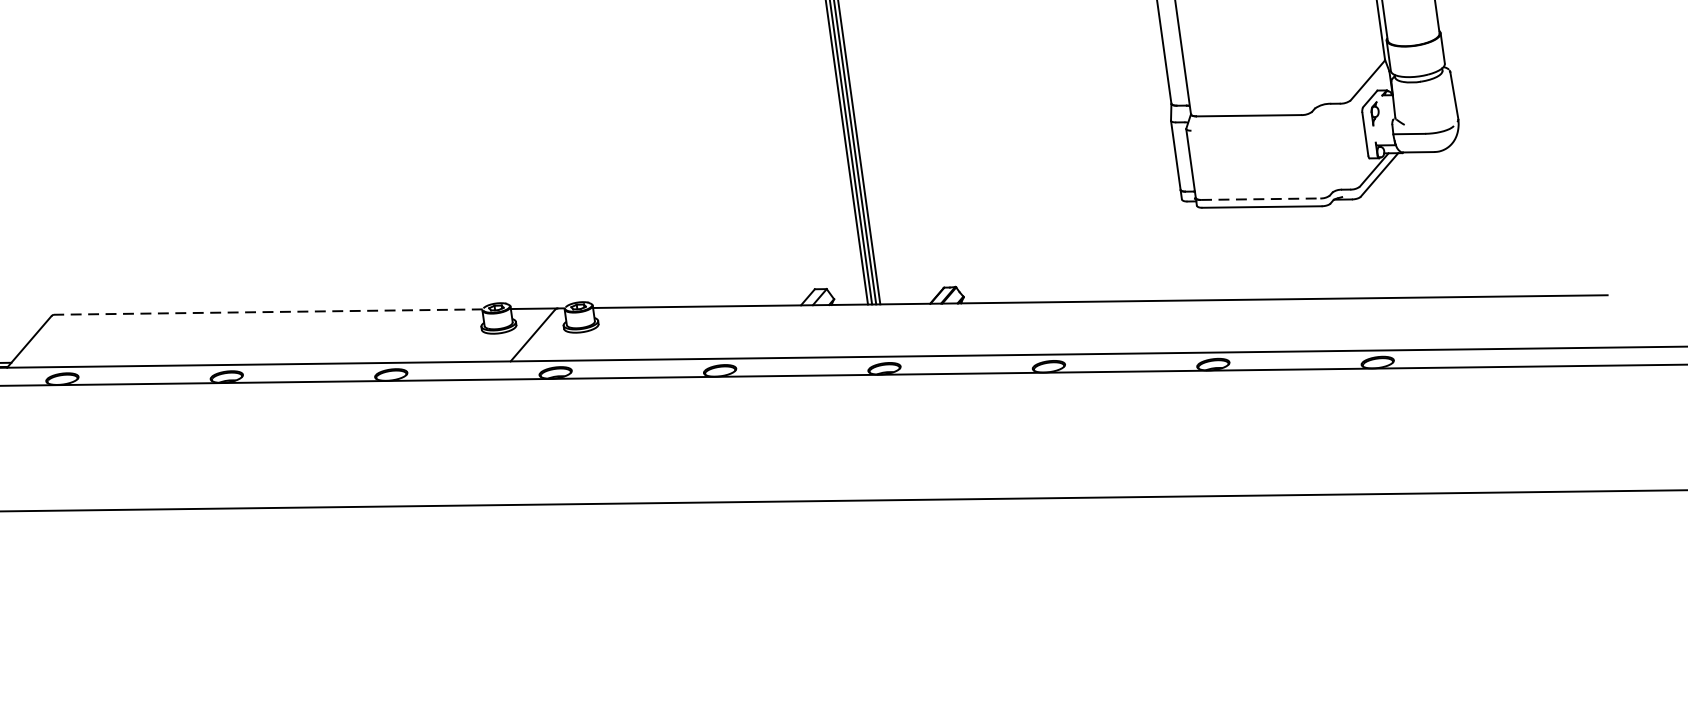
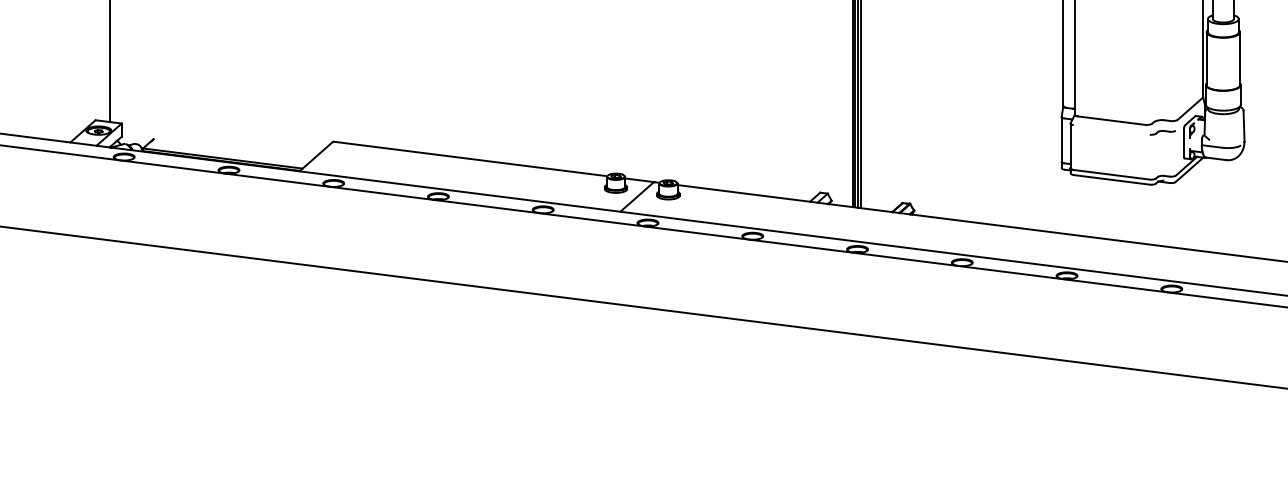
part: (1329, 123) -> (1162, 132), added
line: (1261, 198) -> (1112, 174), dashed -> solid
line: (268, 311) -> (470, 158), dashed -> solid

